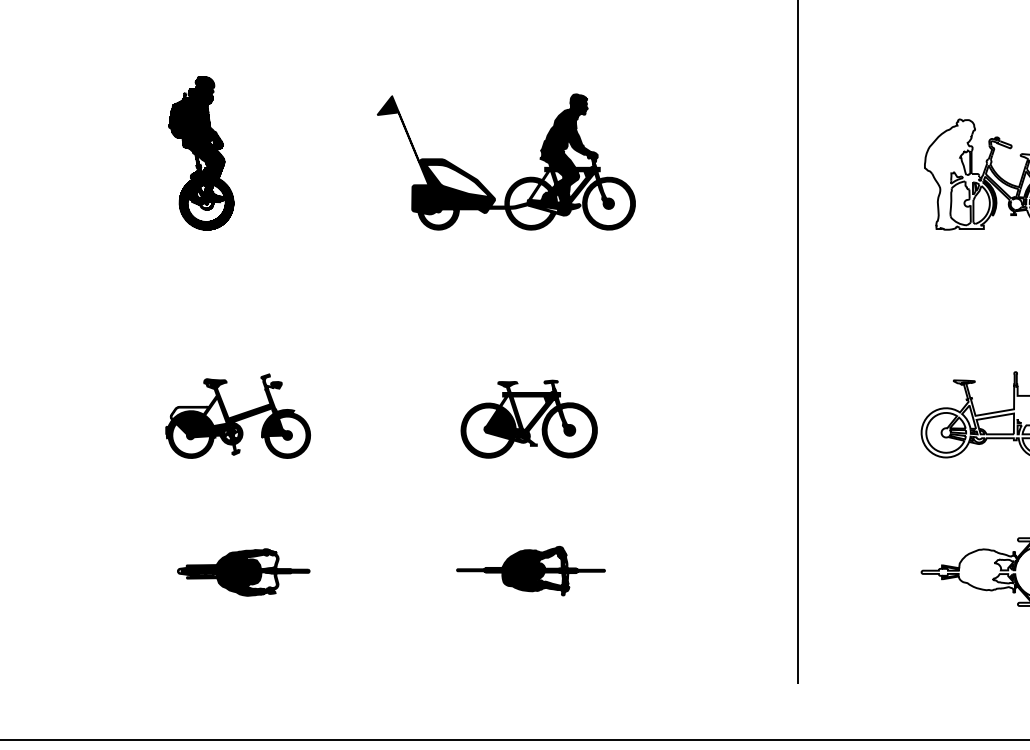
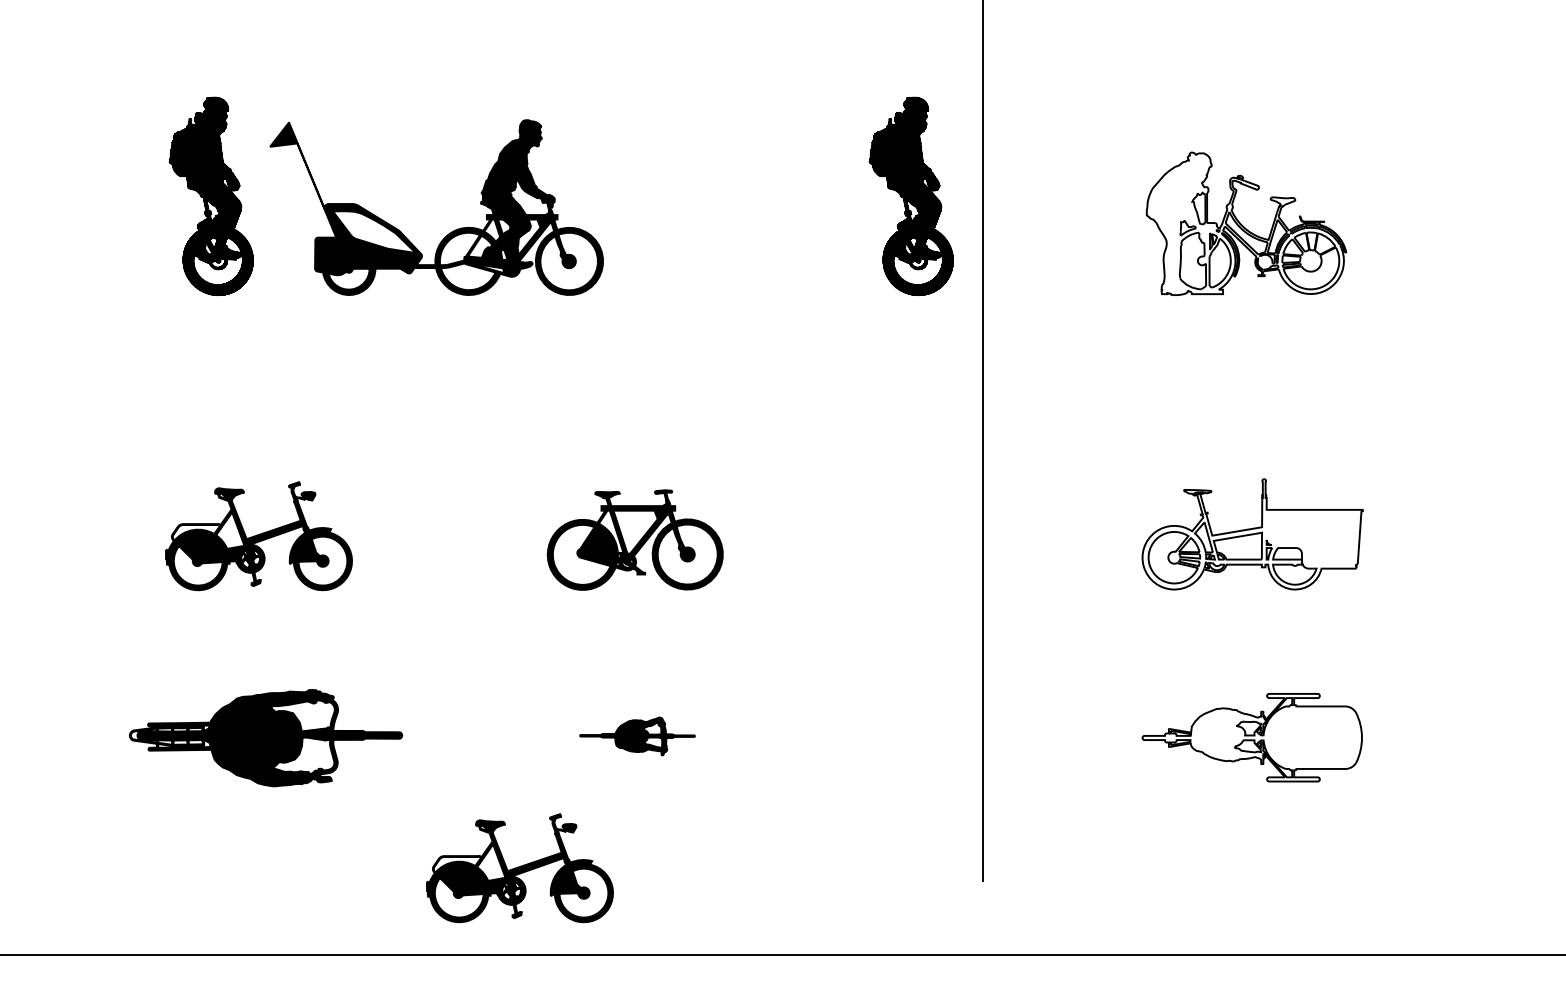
part: (742, 152) -> (910, 195), added
part: (516, 181) -> (449, 232), moved
part: (530, 571) -> (637, 736), size x0.6
part: (243, 572) -> (266, 738), size x1.6
part: (439, 673) -> (519, 868), added

